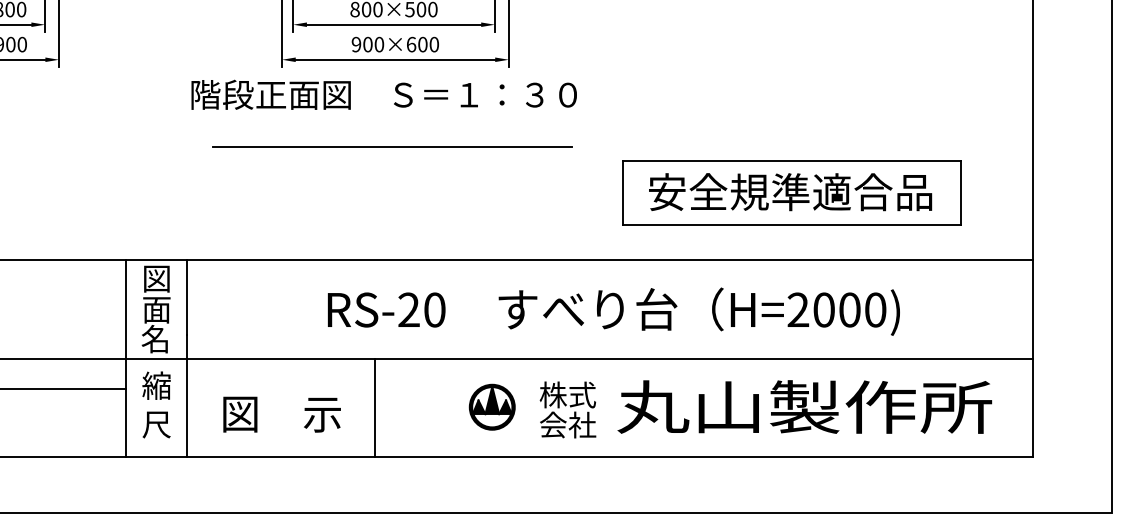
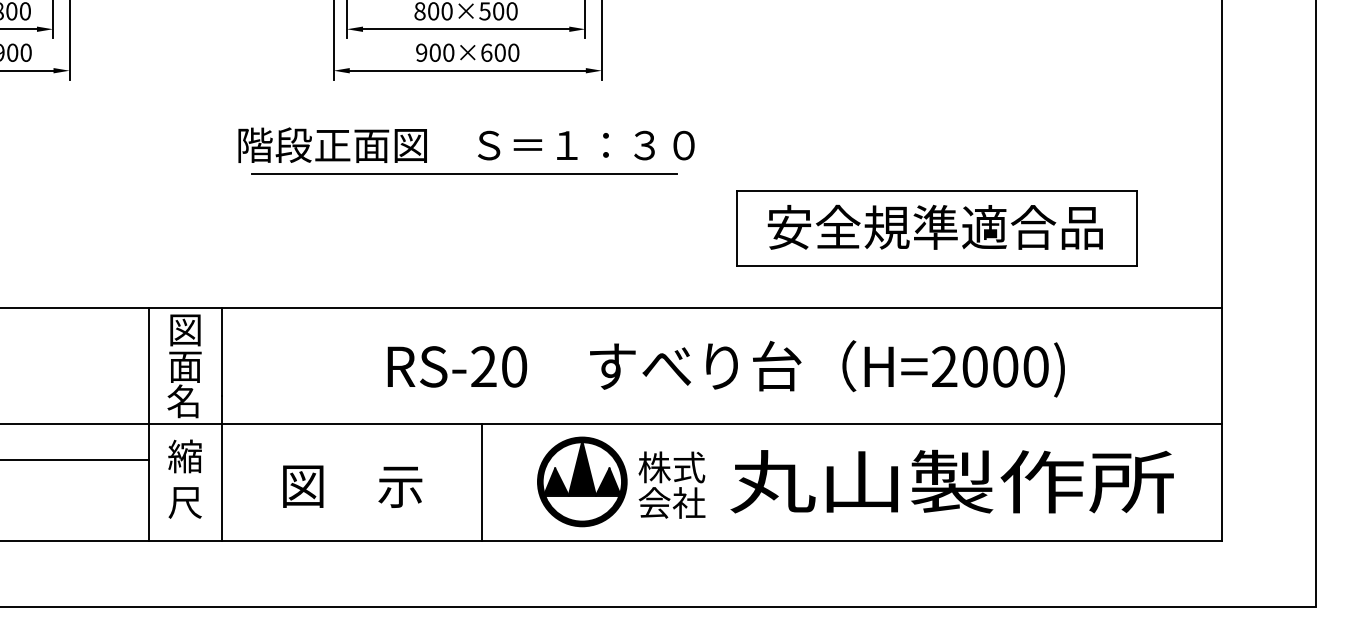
text: (384, 94) -> (466, 144), moved
part: (492, 406) -> (582, 481), size x1.67
line: (374, 407) -> (482, 482), moved
text: (281, 414) -> (352, 486), moved

